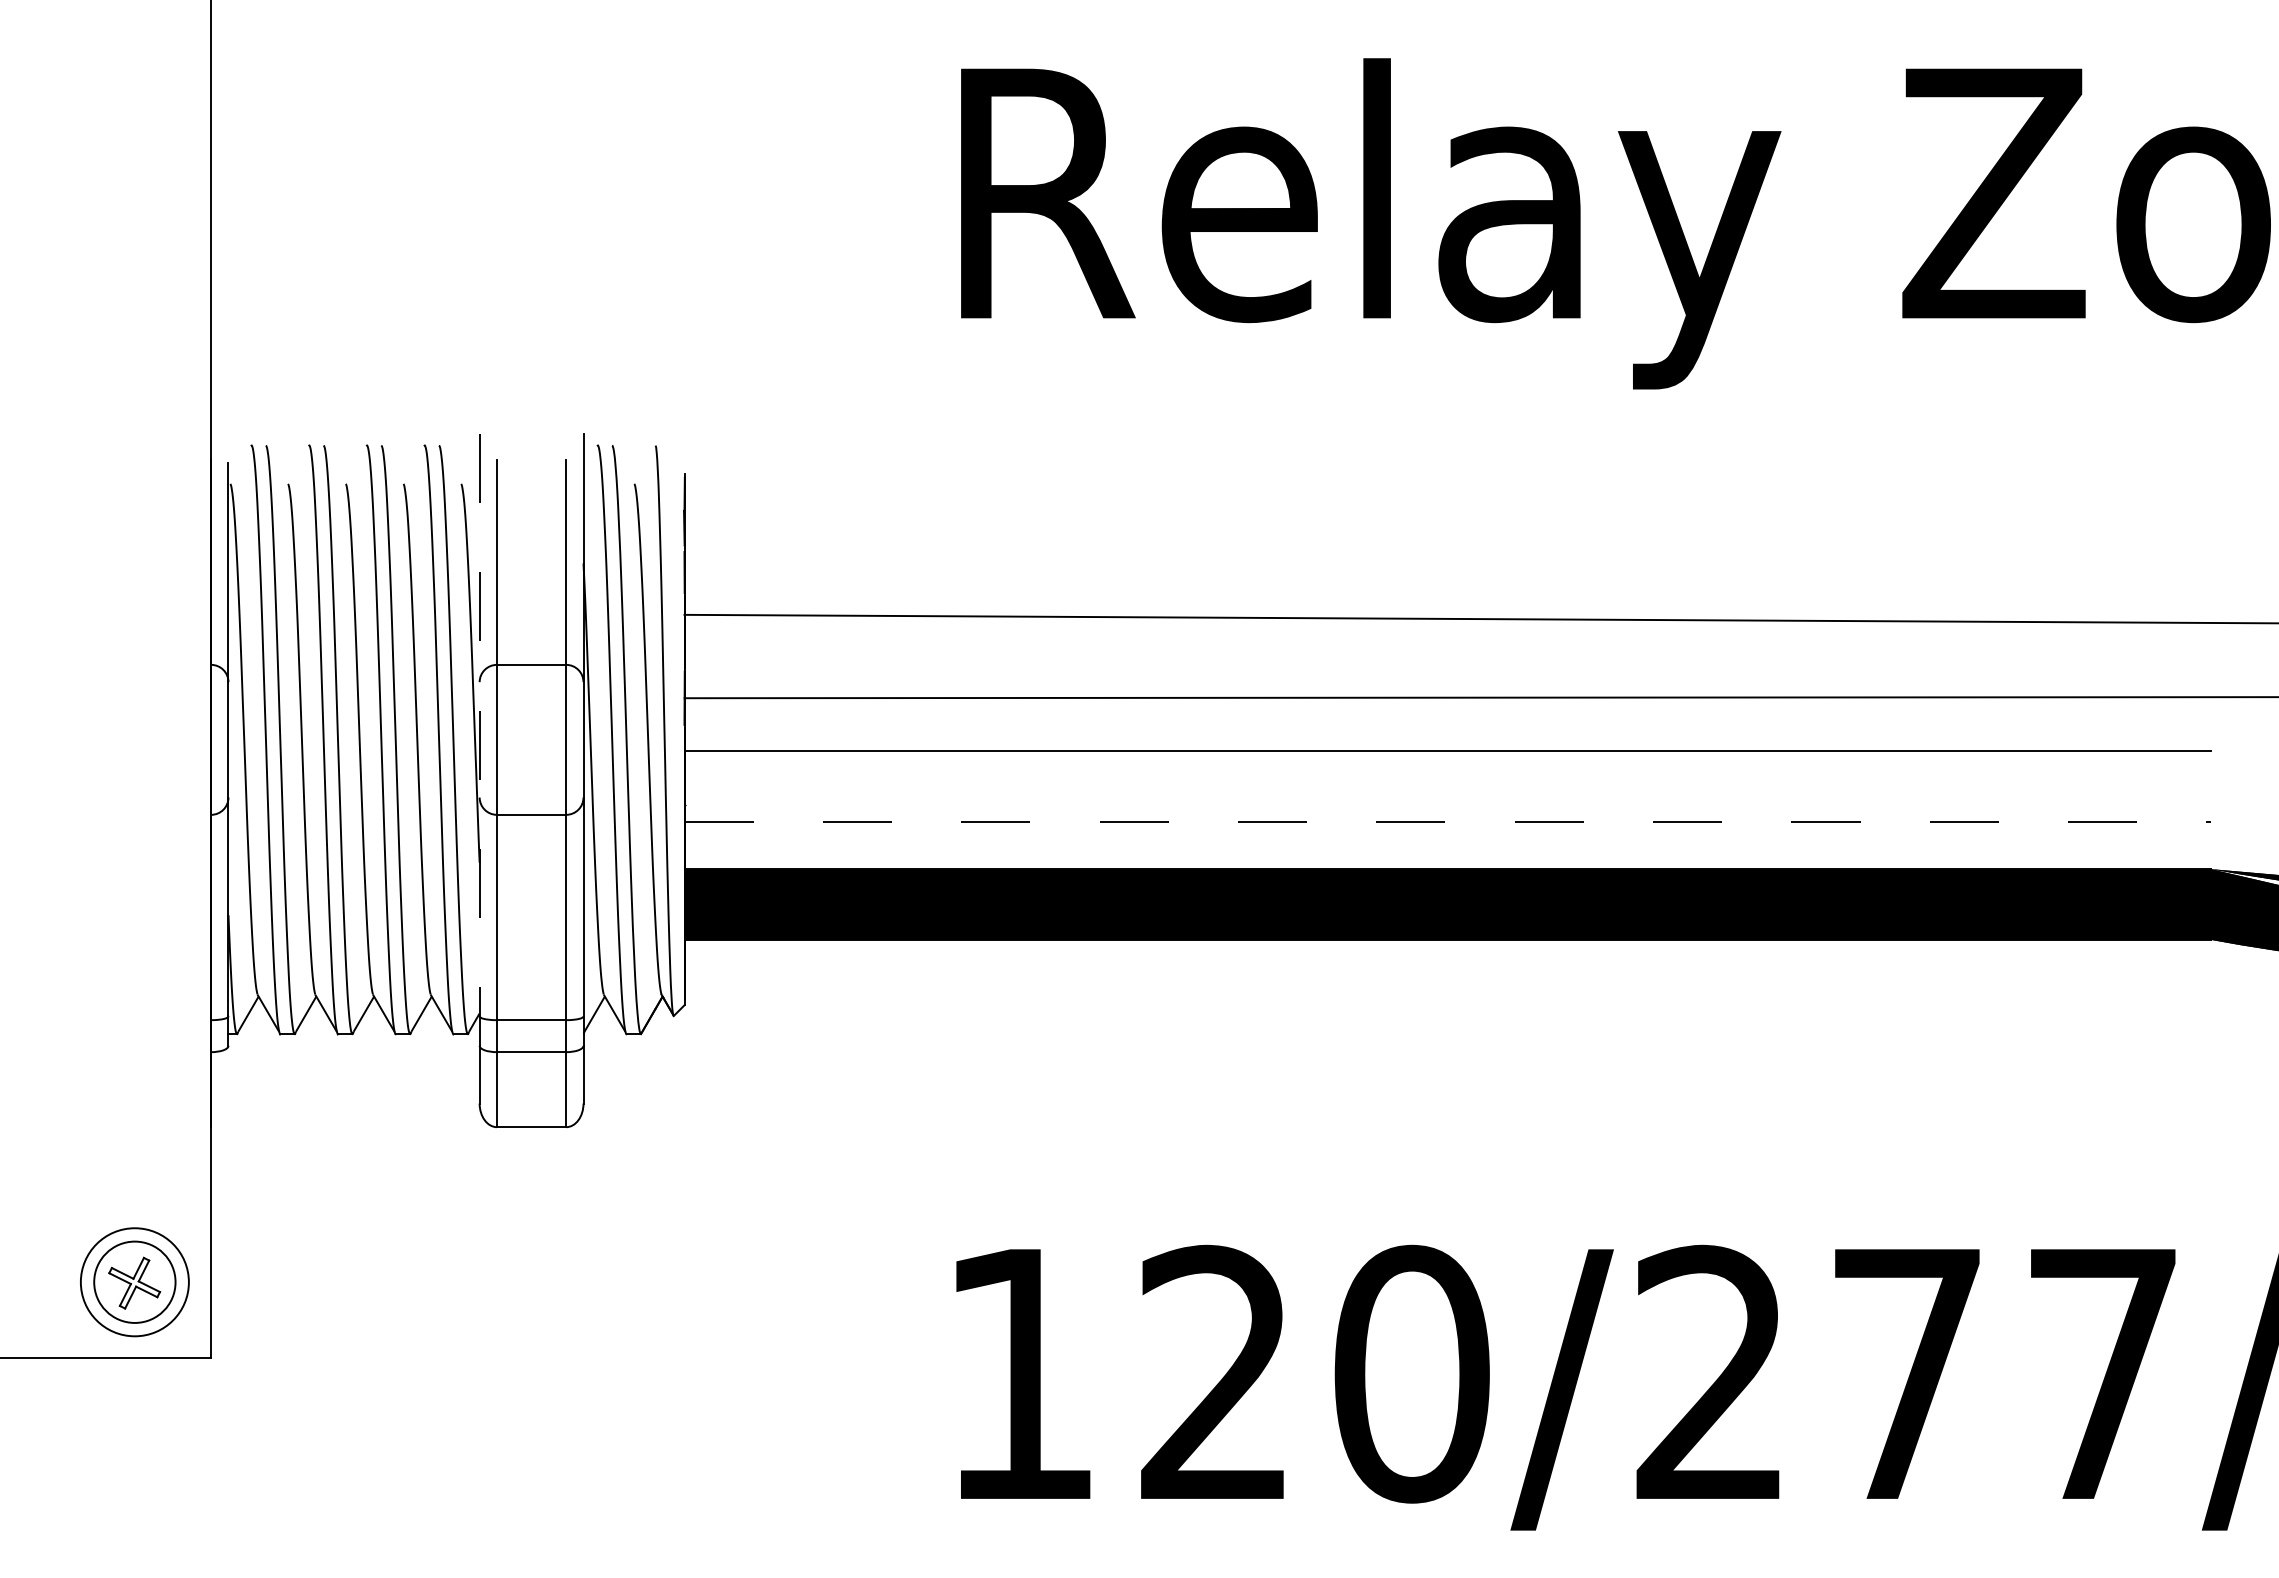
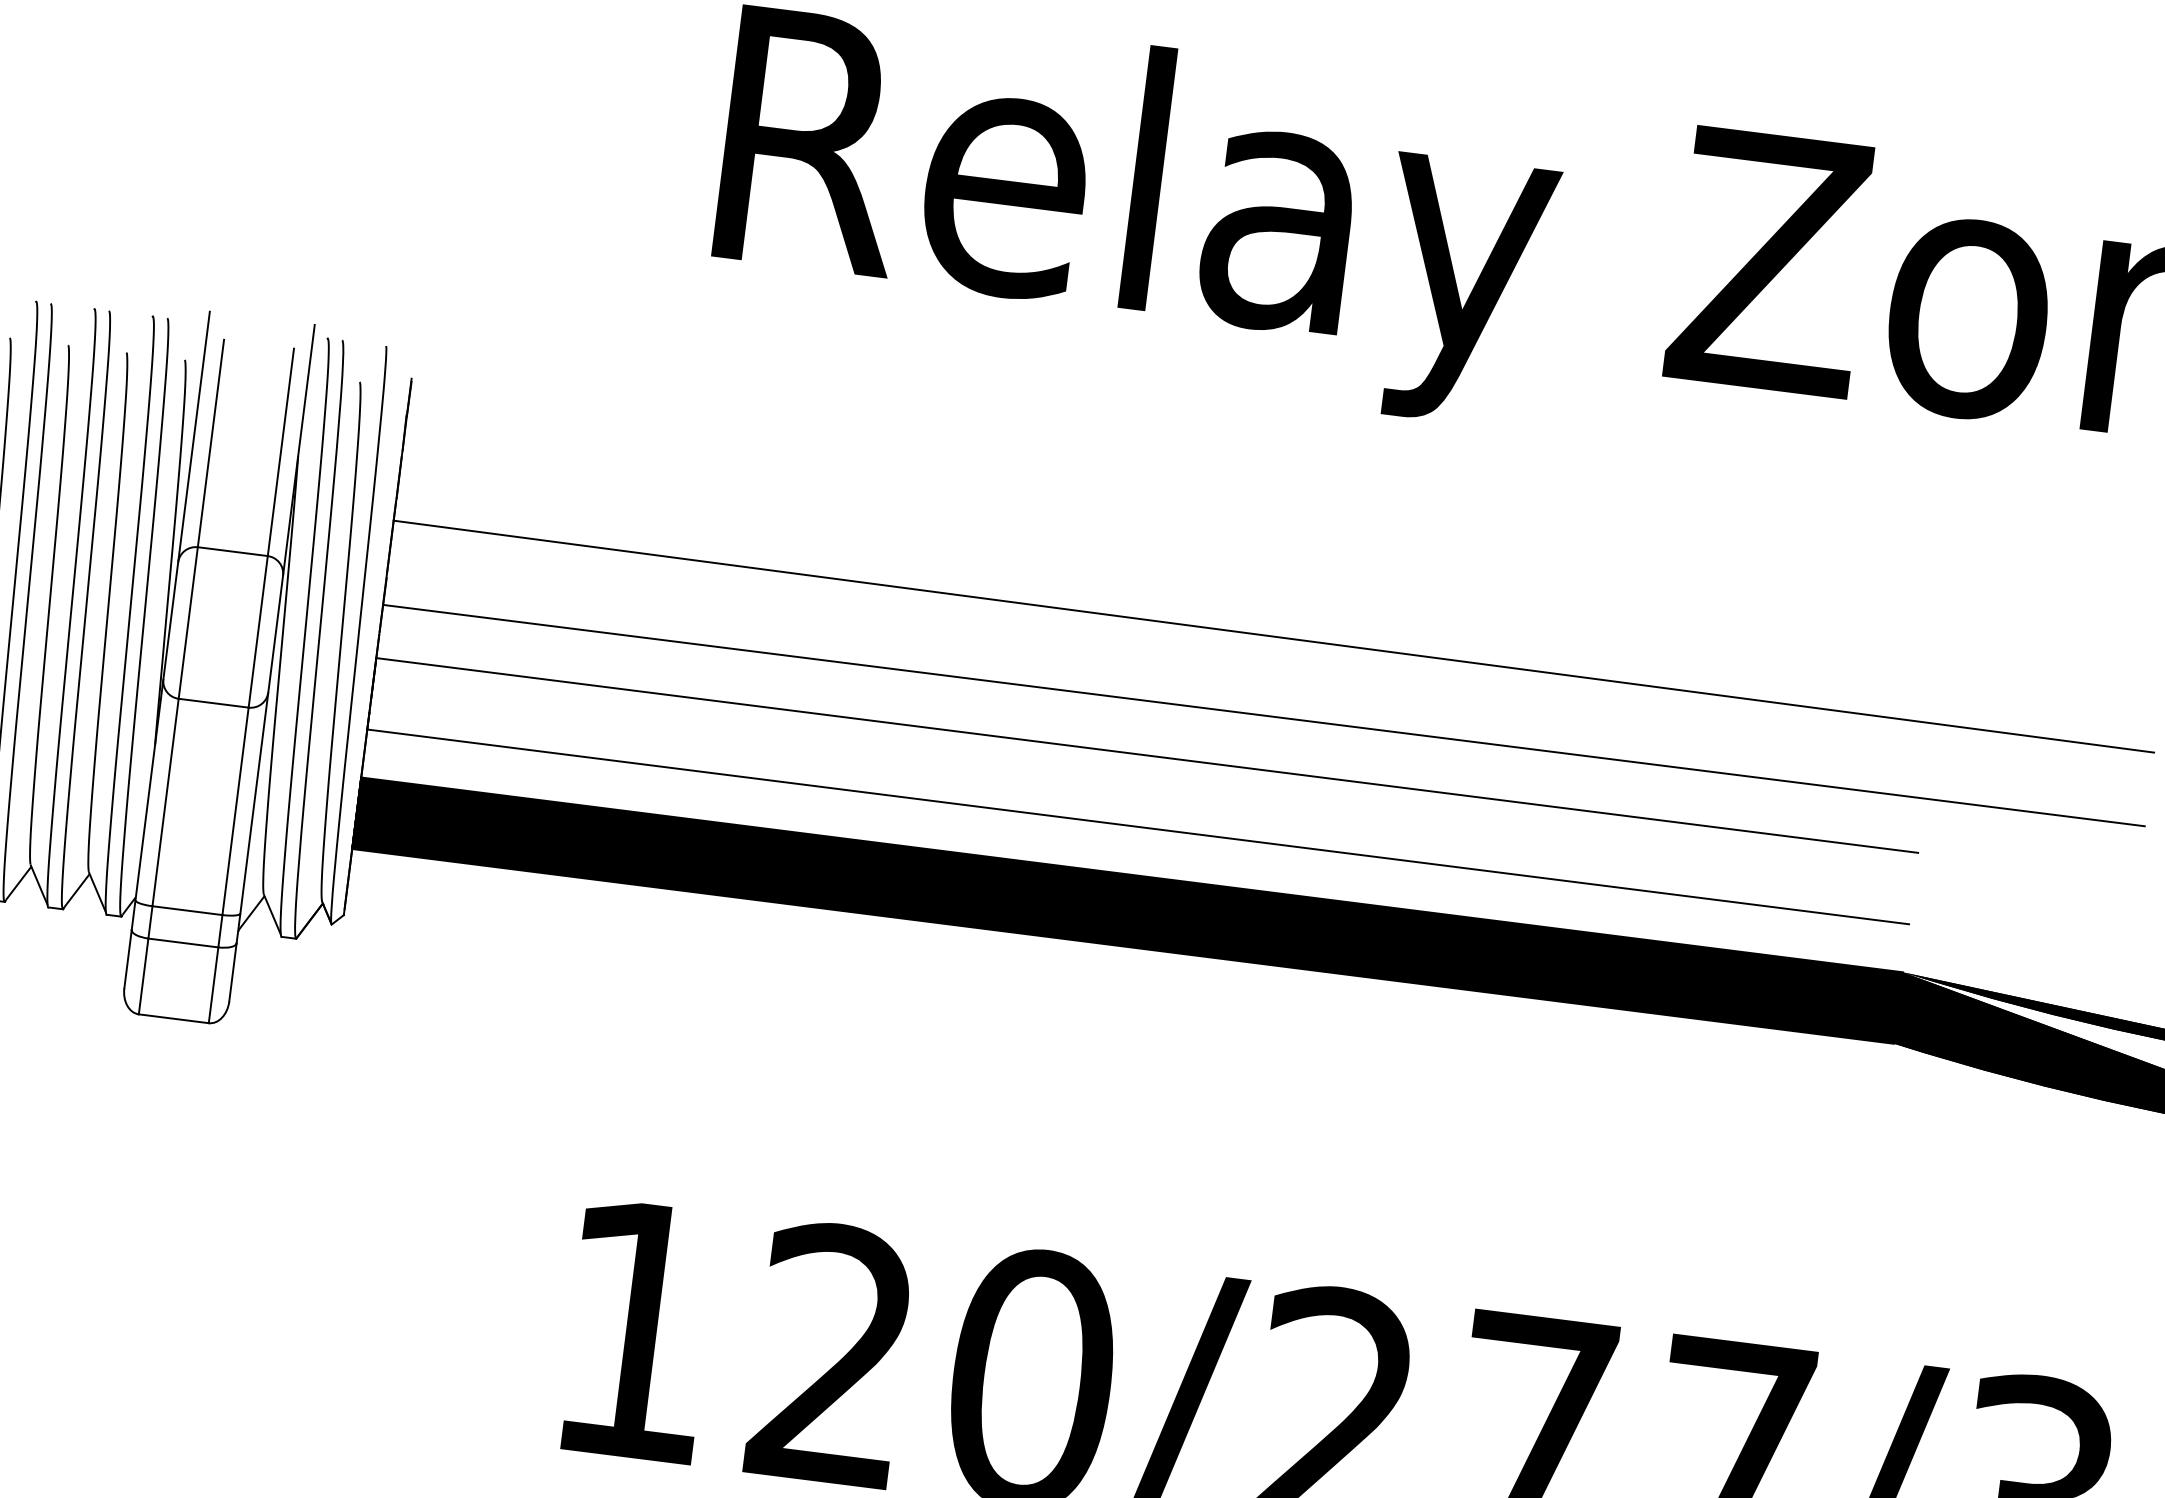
line: (479, 739) -> (170, 620), dashed -> solid
line: (1448, 821) -> (1139, 826), dashed -> solid

